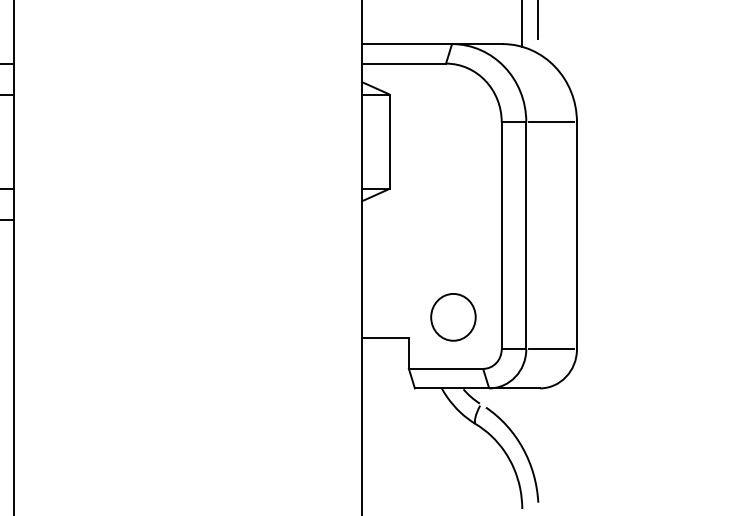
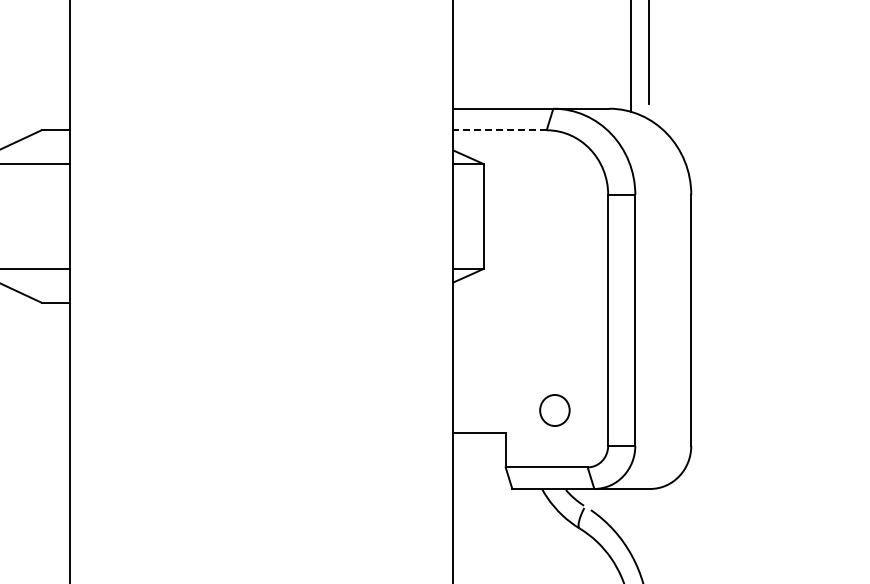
line: (404, 63) -> (500, 130), solid -> dashed
line: (551, 121) -> (663, 194), removed
part: (453, 317) -> (554, 410), size x0.6
line: (551, 349) -> (663, 445), removed

